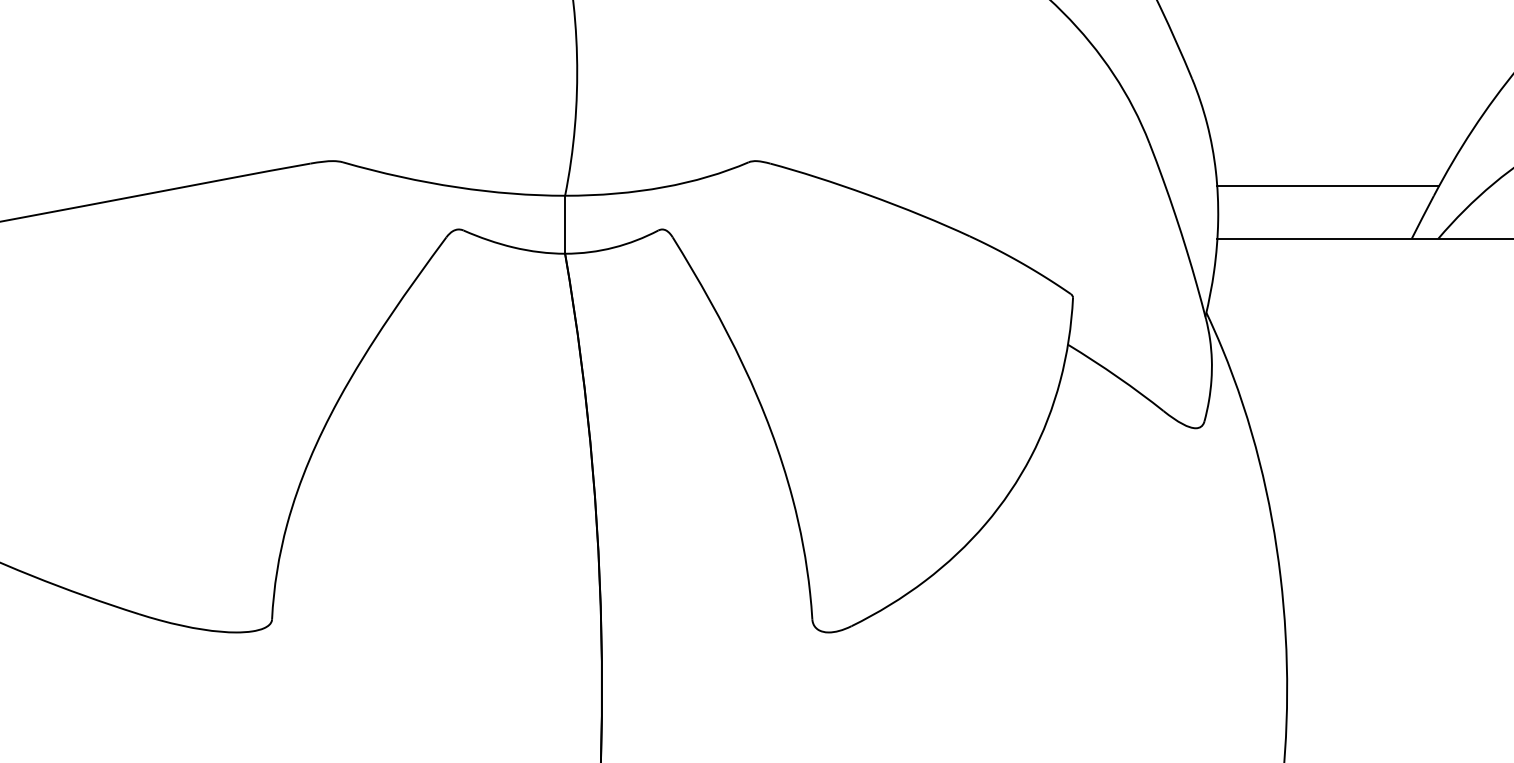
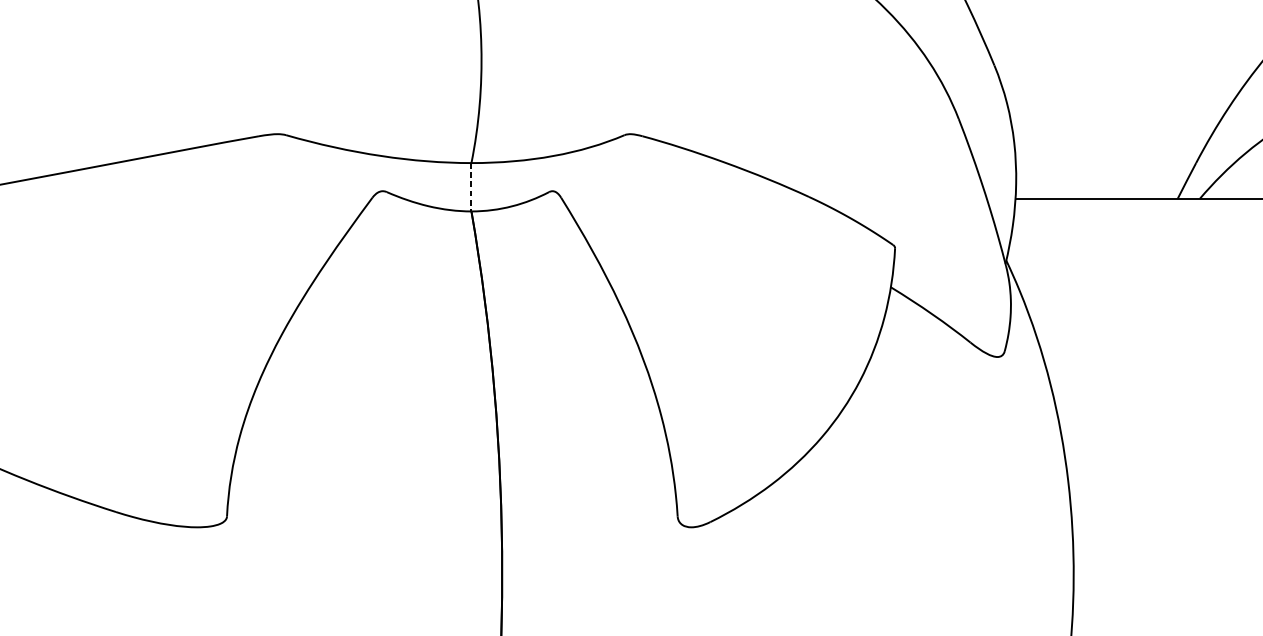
line: (1328, 185) -> (1108, 154), removed
line: (565, 224) -> (471, 187), solid -> dashed

